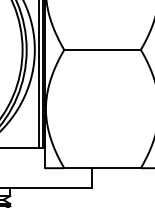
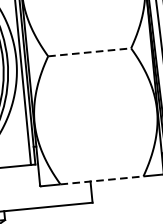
line: (103, 49) -> (90, 51), solid -> dashed
line: (103, 168) -> (103, 180), solid -> dashed

